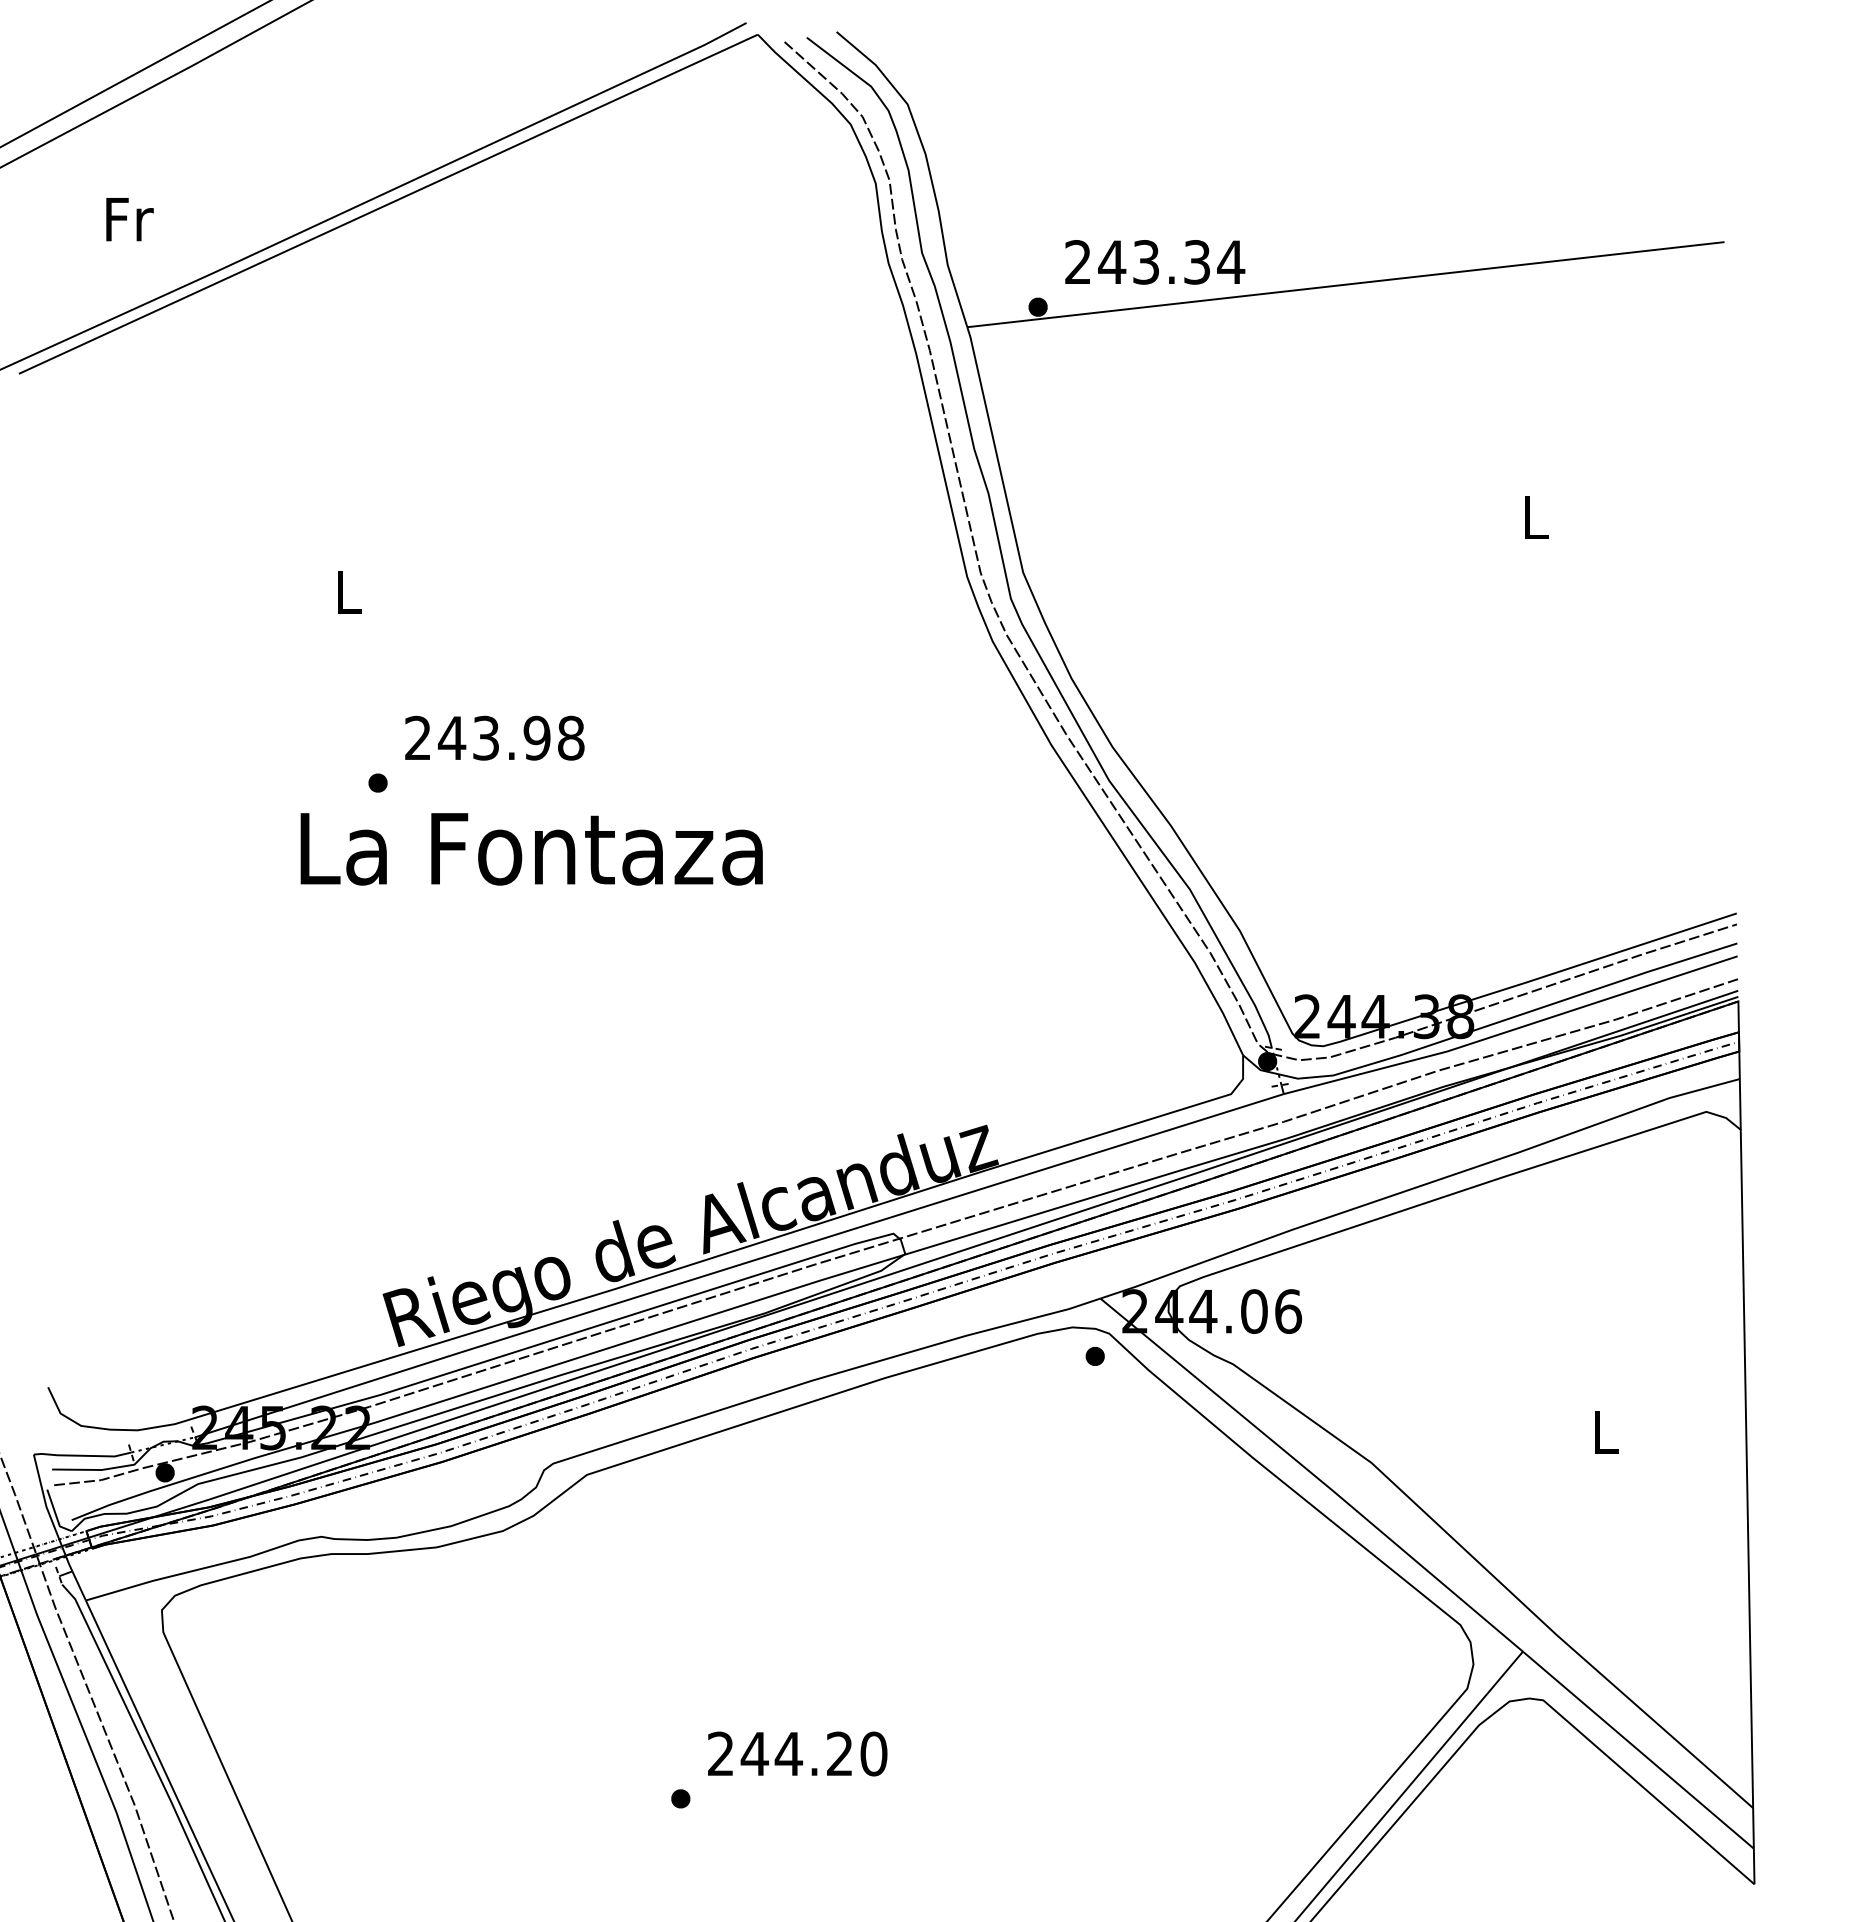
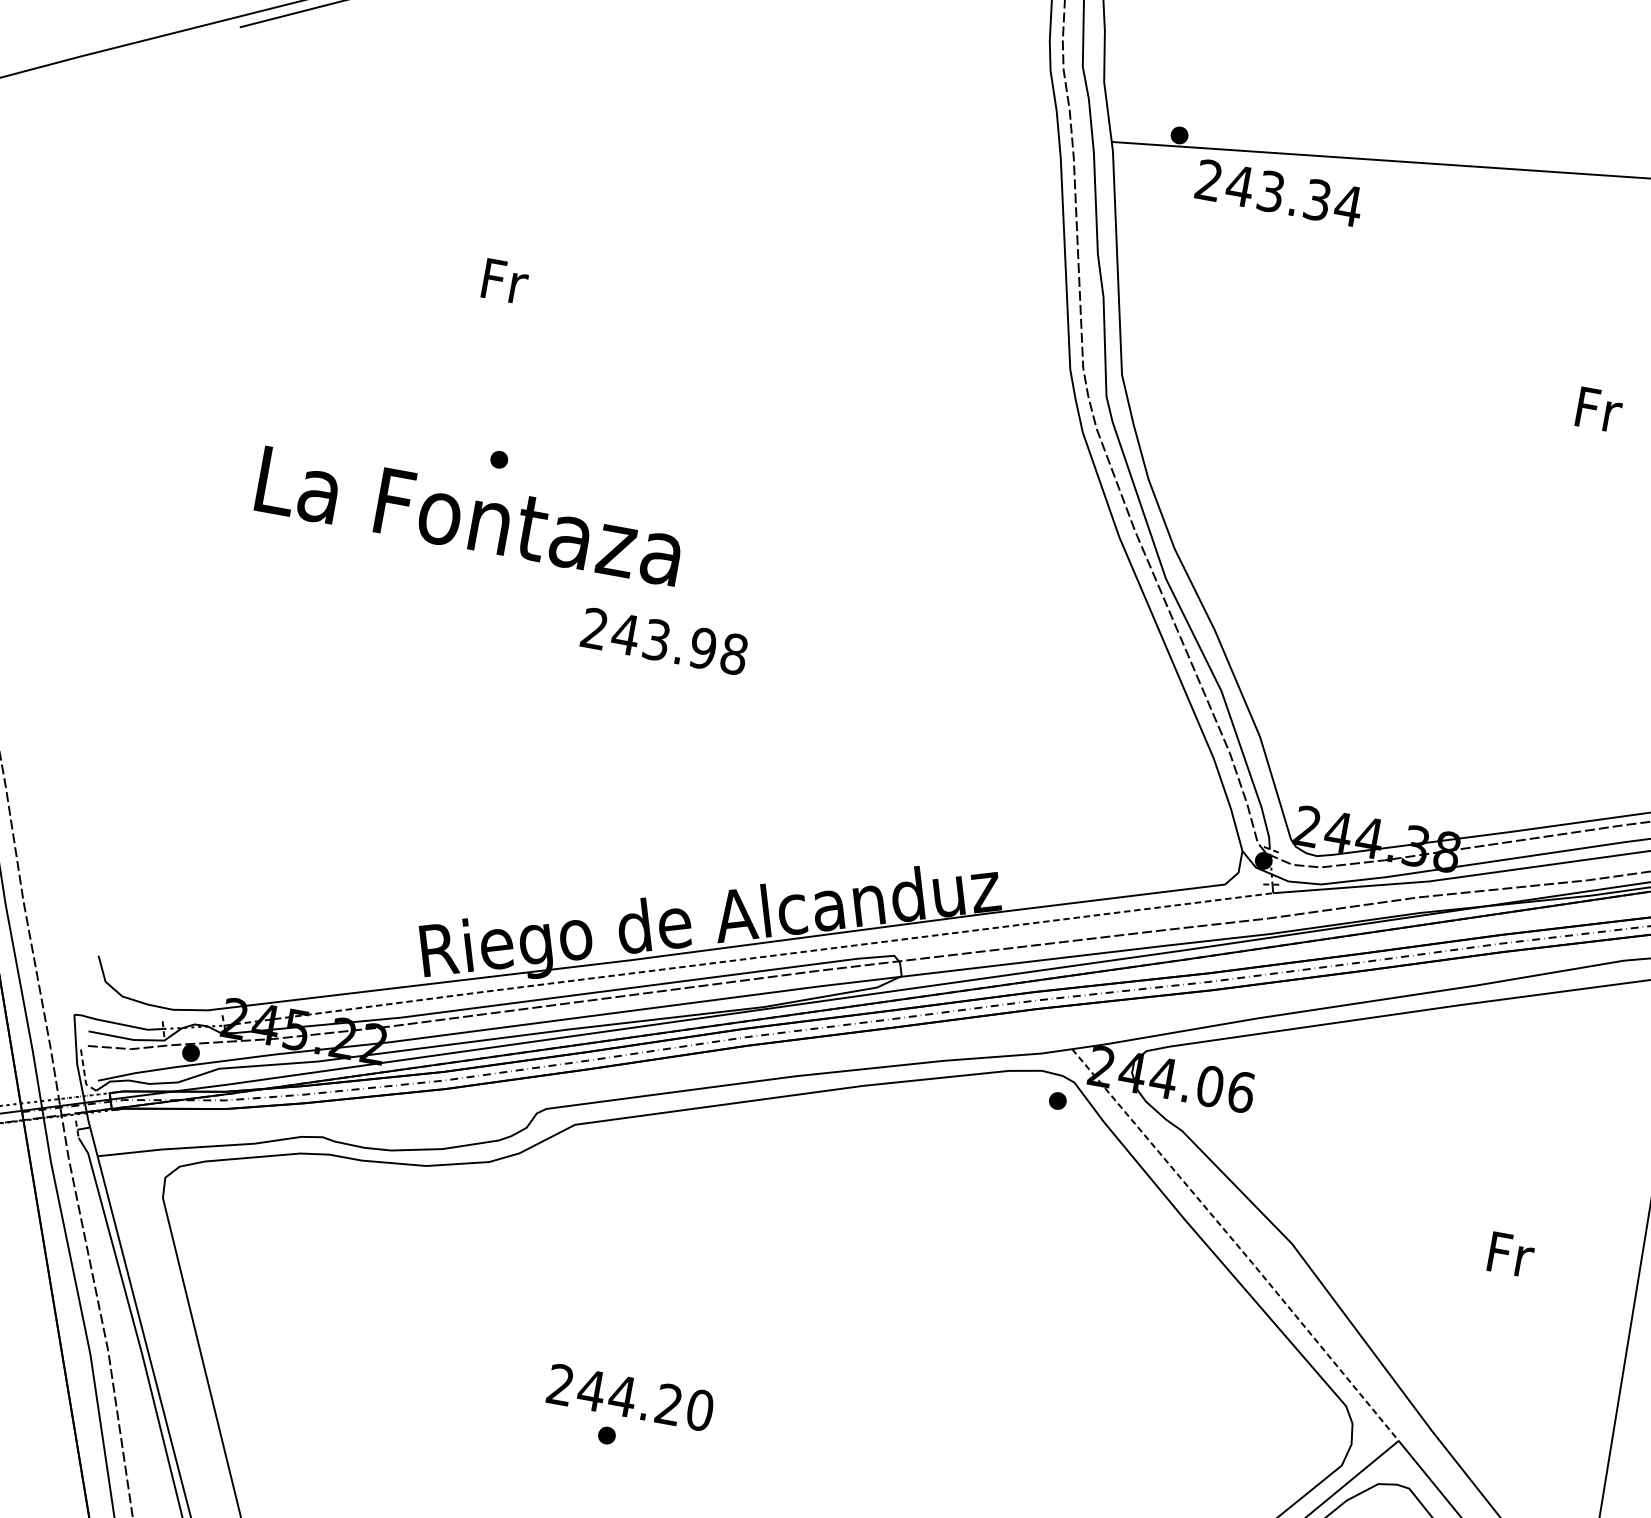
text: (1155, 262) -> (1279, 193), moved
text: (1536, 517) -> (1598, 409), L -> Fr
text: (350, 592) -> (505, 281), L -> Fr
text: (494, 737) -> (664, 640), moved
text: (531, 849) -> (469, 516), moved
line: (738, 1265) -> (747, 959), solid -> dashed
text: (1606, 1431) -> (1511, 1254), L -> Fr
line: (1313, 1474) -> (1237, 1244), solid -> dashed
line: (55, 1514) -> (84, 1072), solid -> dashed
text: (797, 1753) -> (630, 1397), moved

